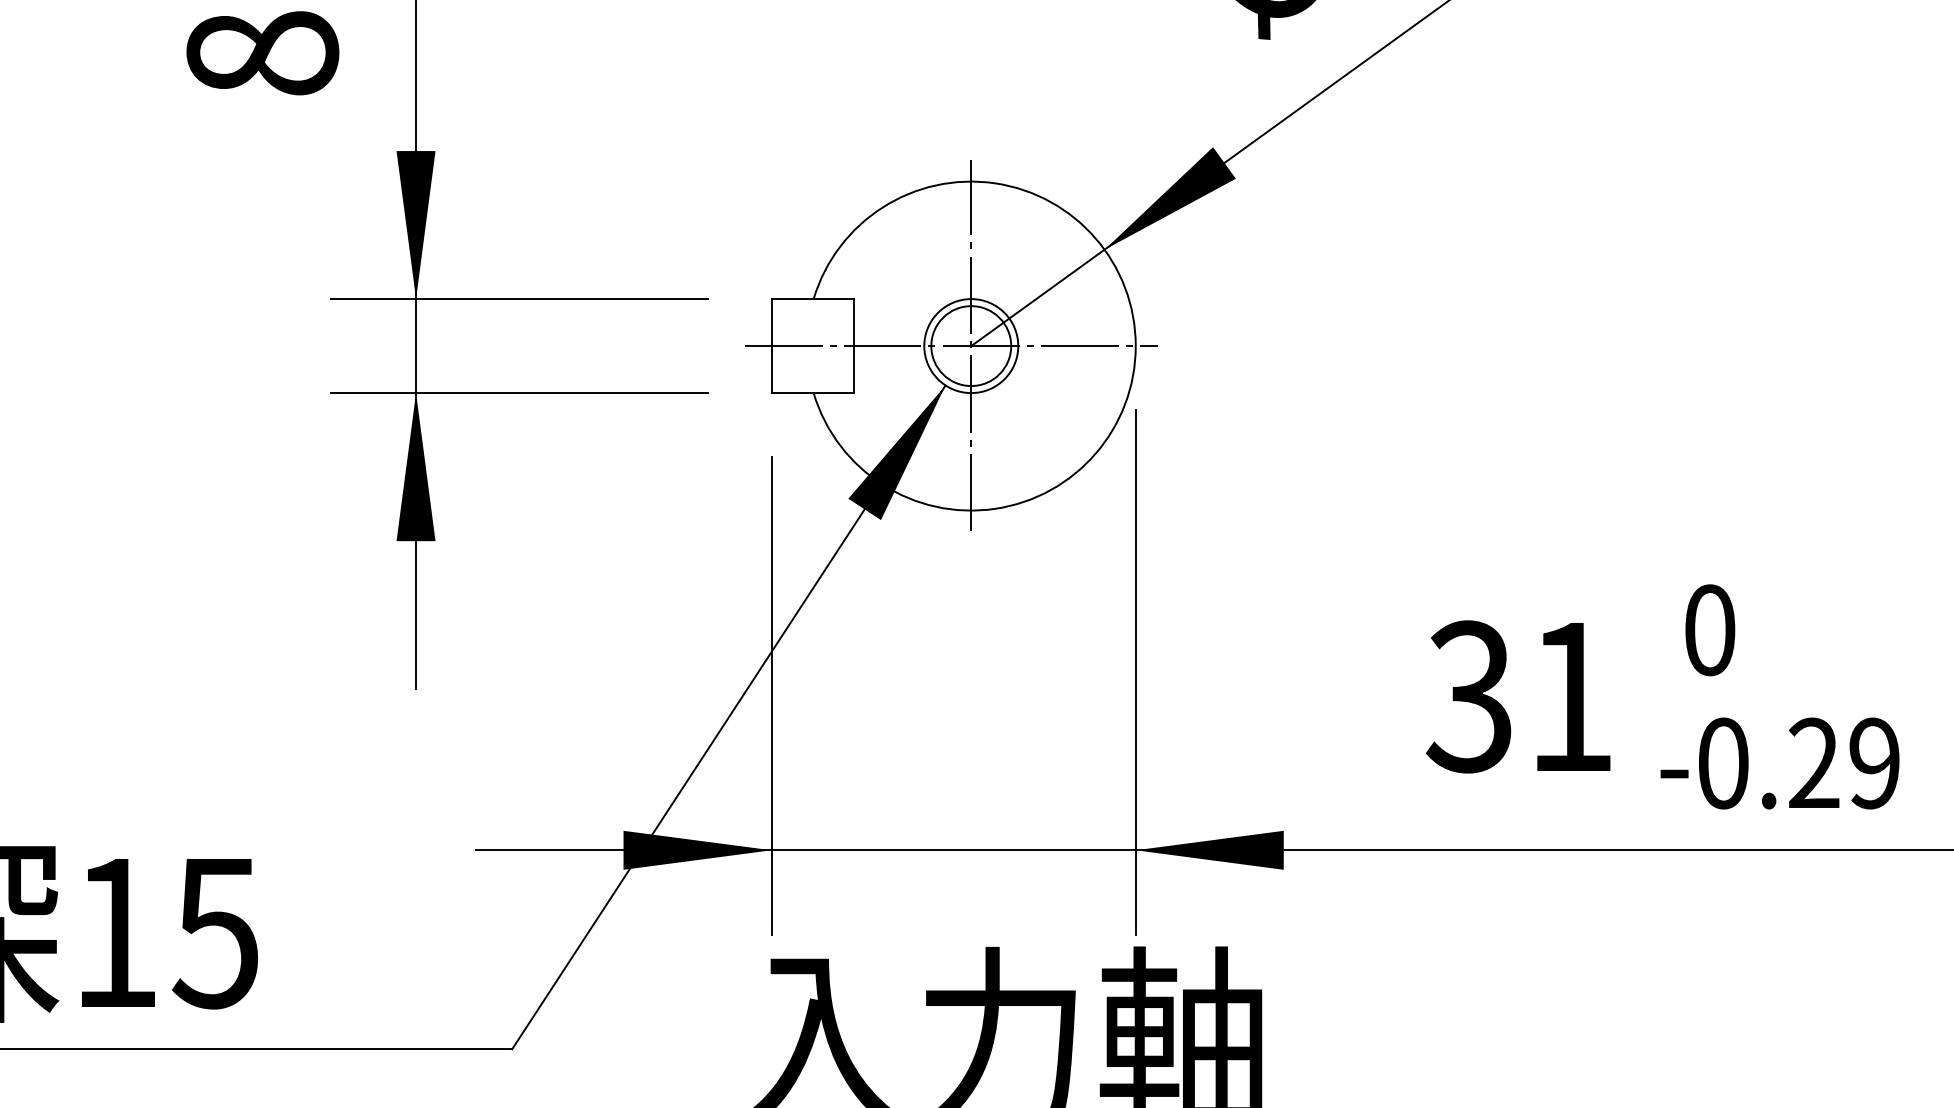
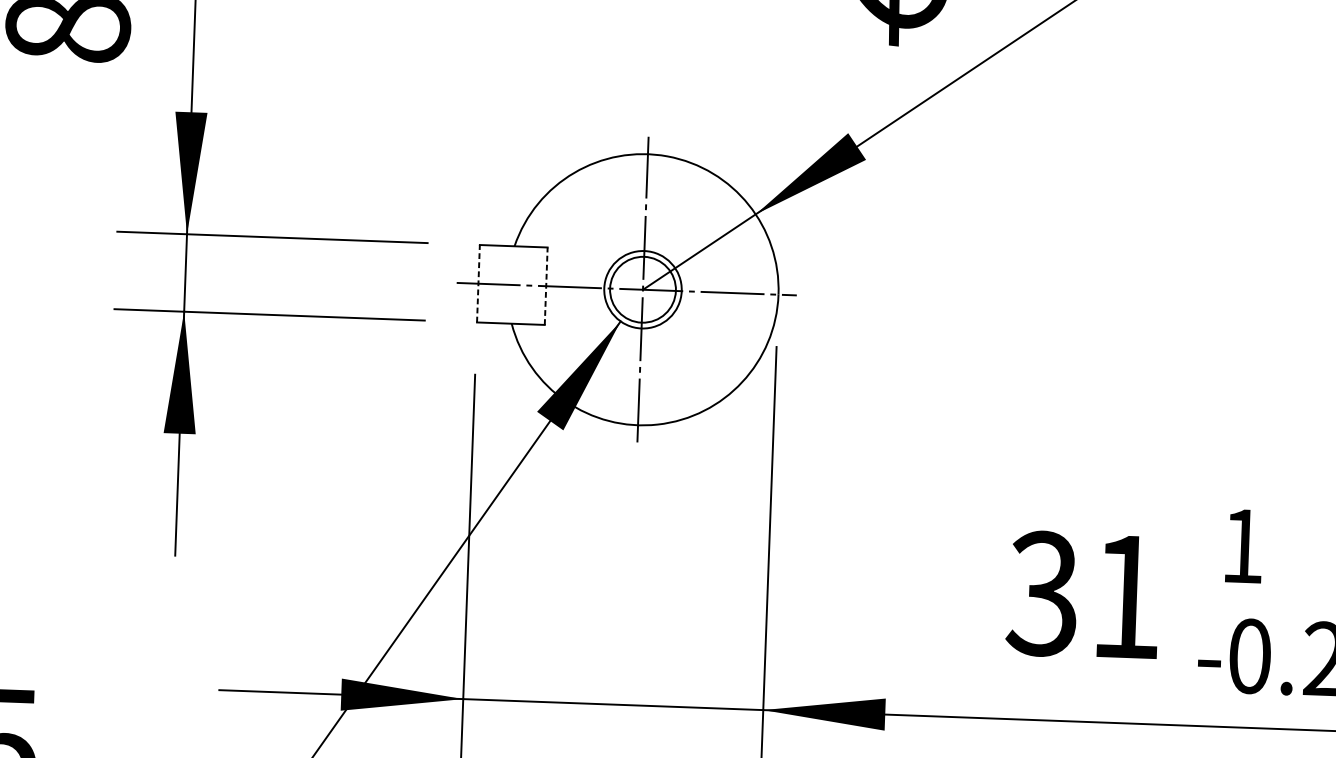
line: (771, 346) -> (478, 284), solid -> dashed
line: (853, 346) -> (545, 286), solid -> dashed
text: (1710, 630) -> (1243, 546), 0 -> 1

